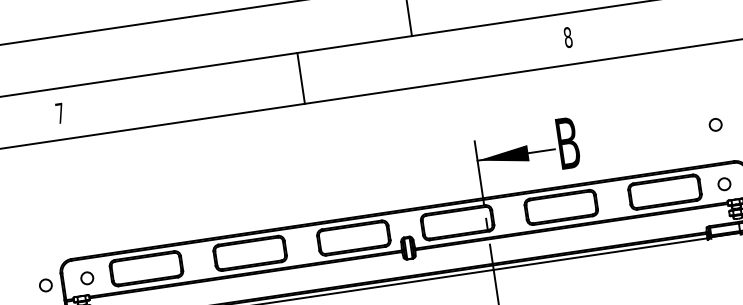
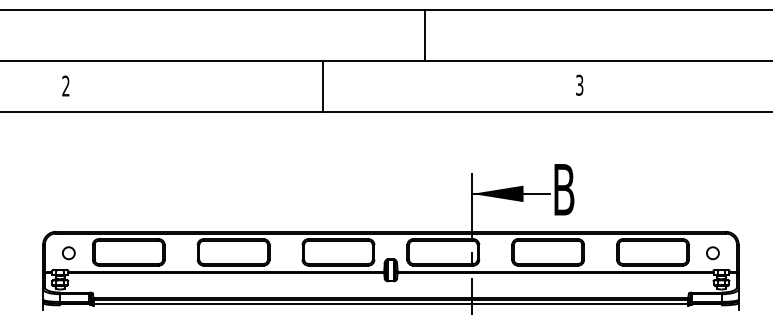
text: (567, 36) -> (579, 84), 8 -> 3
line: (300, 78) -> (322, 86), moved
text: (59, 112) -> (65, 85), 7 -> 2
circle: (715, 125) -> (712, 193), removed
circle: (45, 285) -> (26, 254), removed

